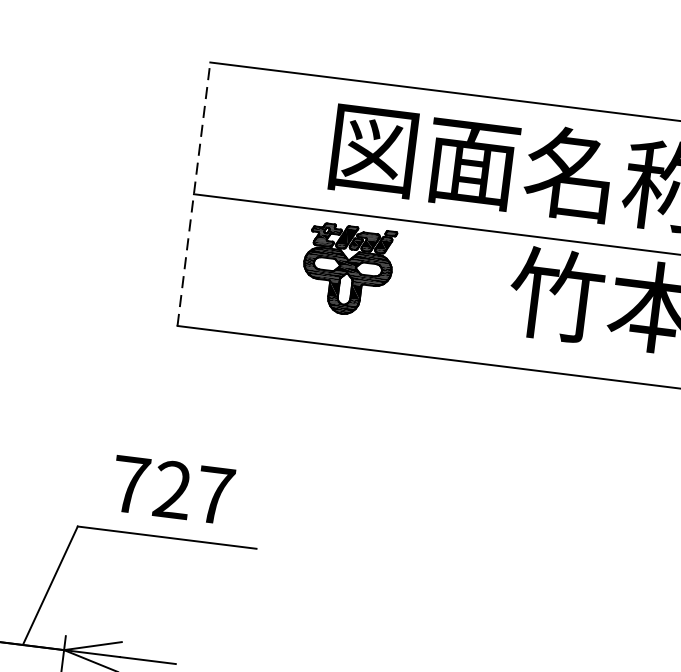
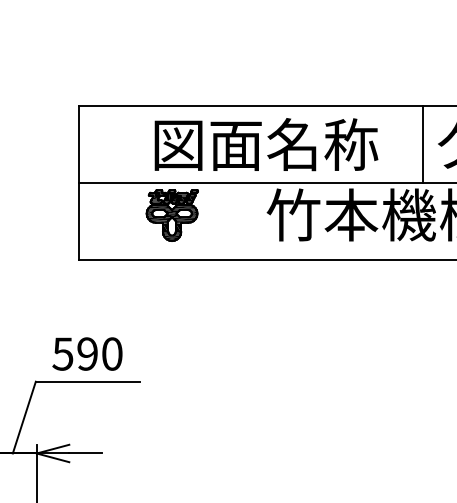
line: (193, 194) -> (78, 183), dashed -> solid
text: (172, 489) -> (87, 353), 727 -> 590

